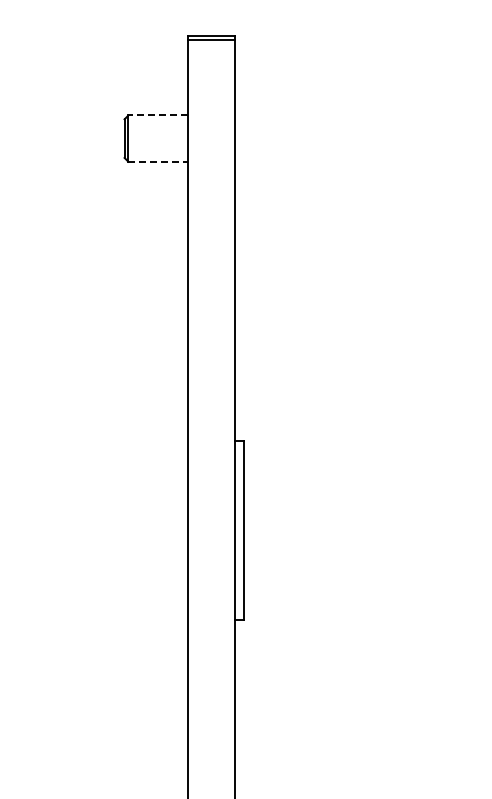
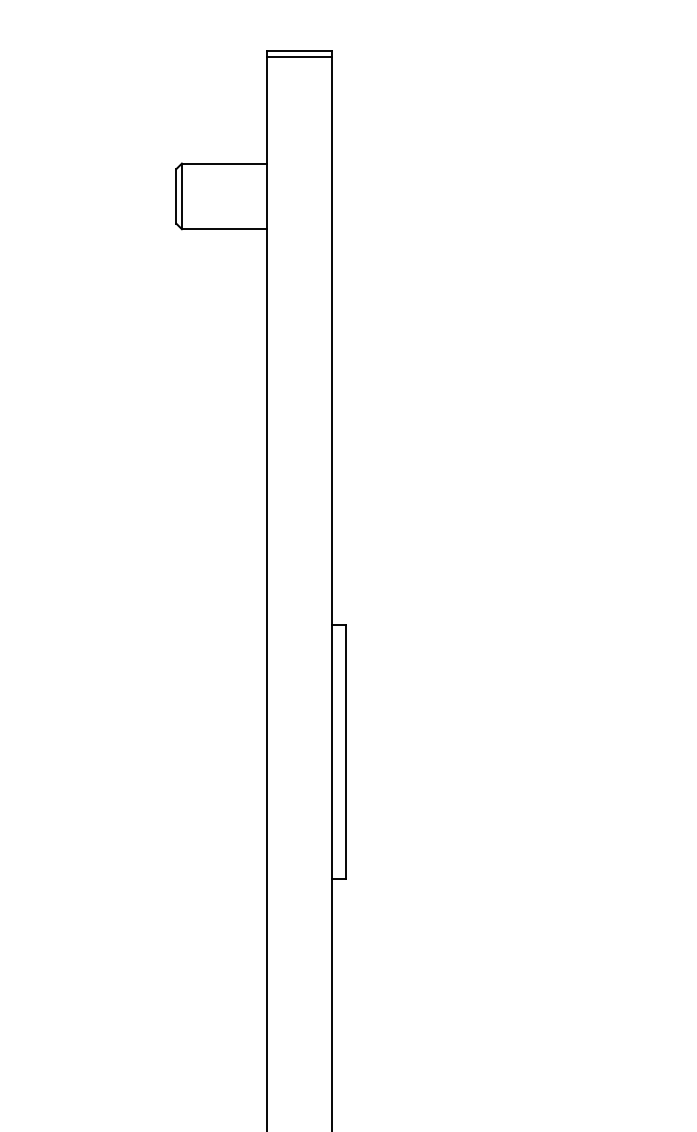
line: (158, 115) -> (224, 163), dashed -> solid
line: (158, 161) -> (224, 228), dashed -> solid

